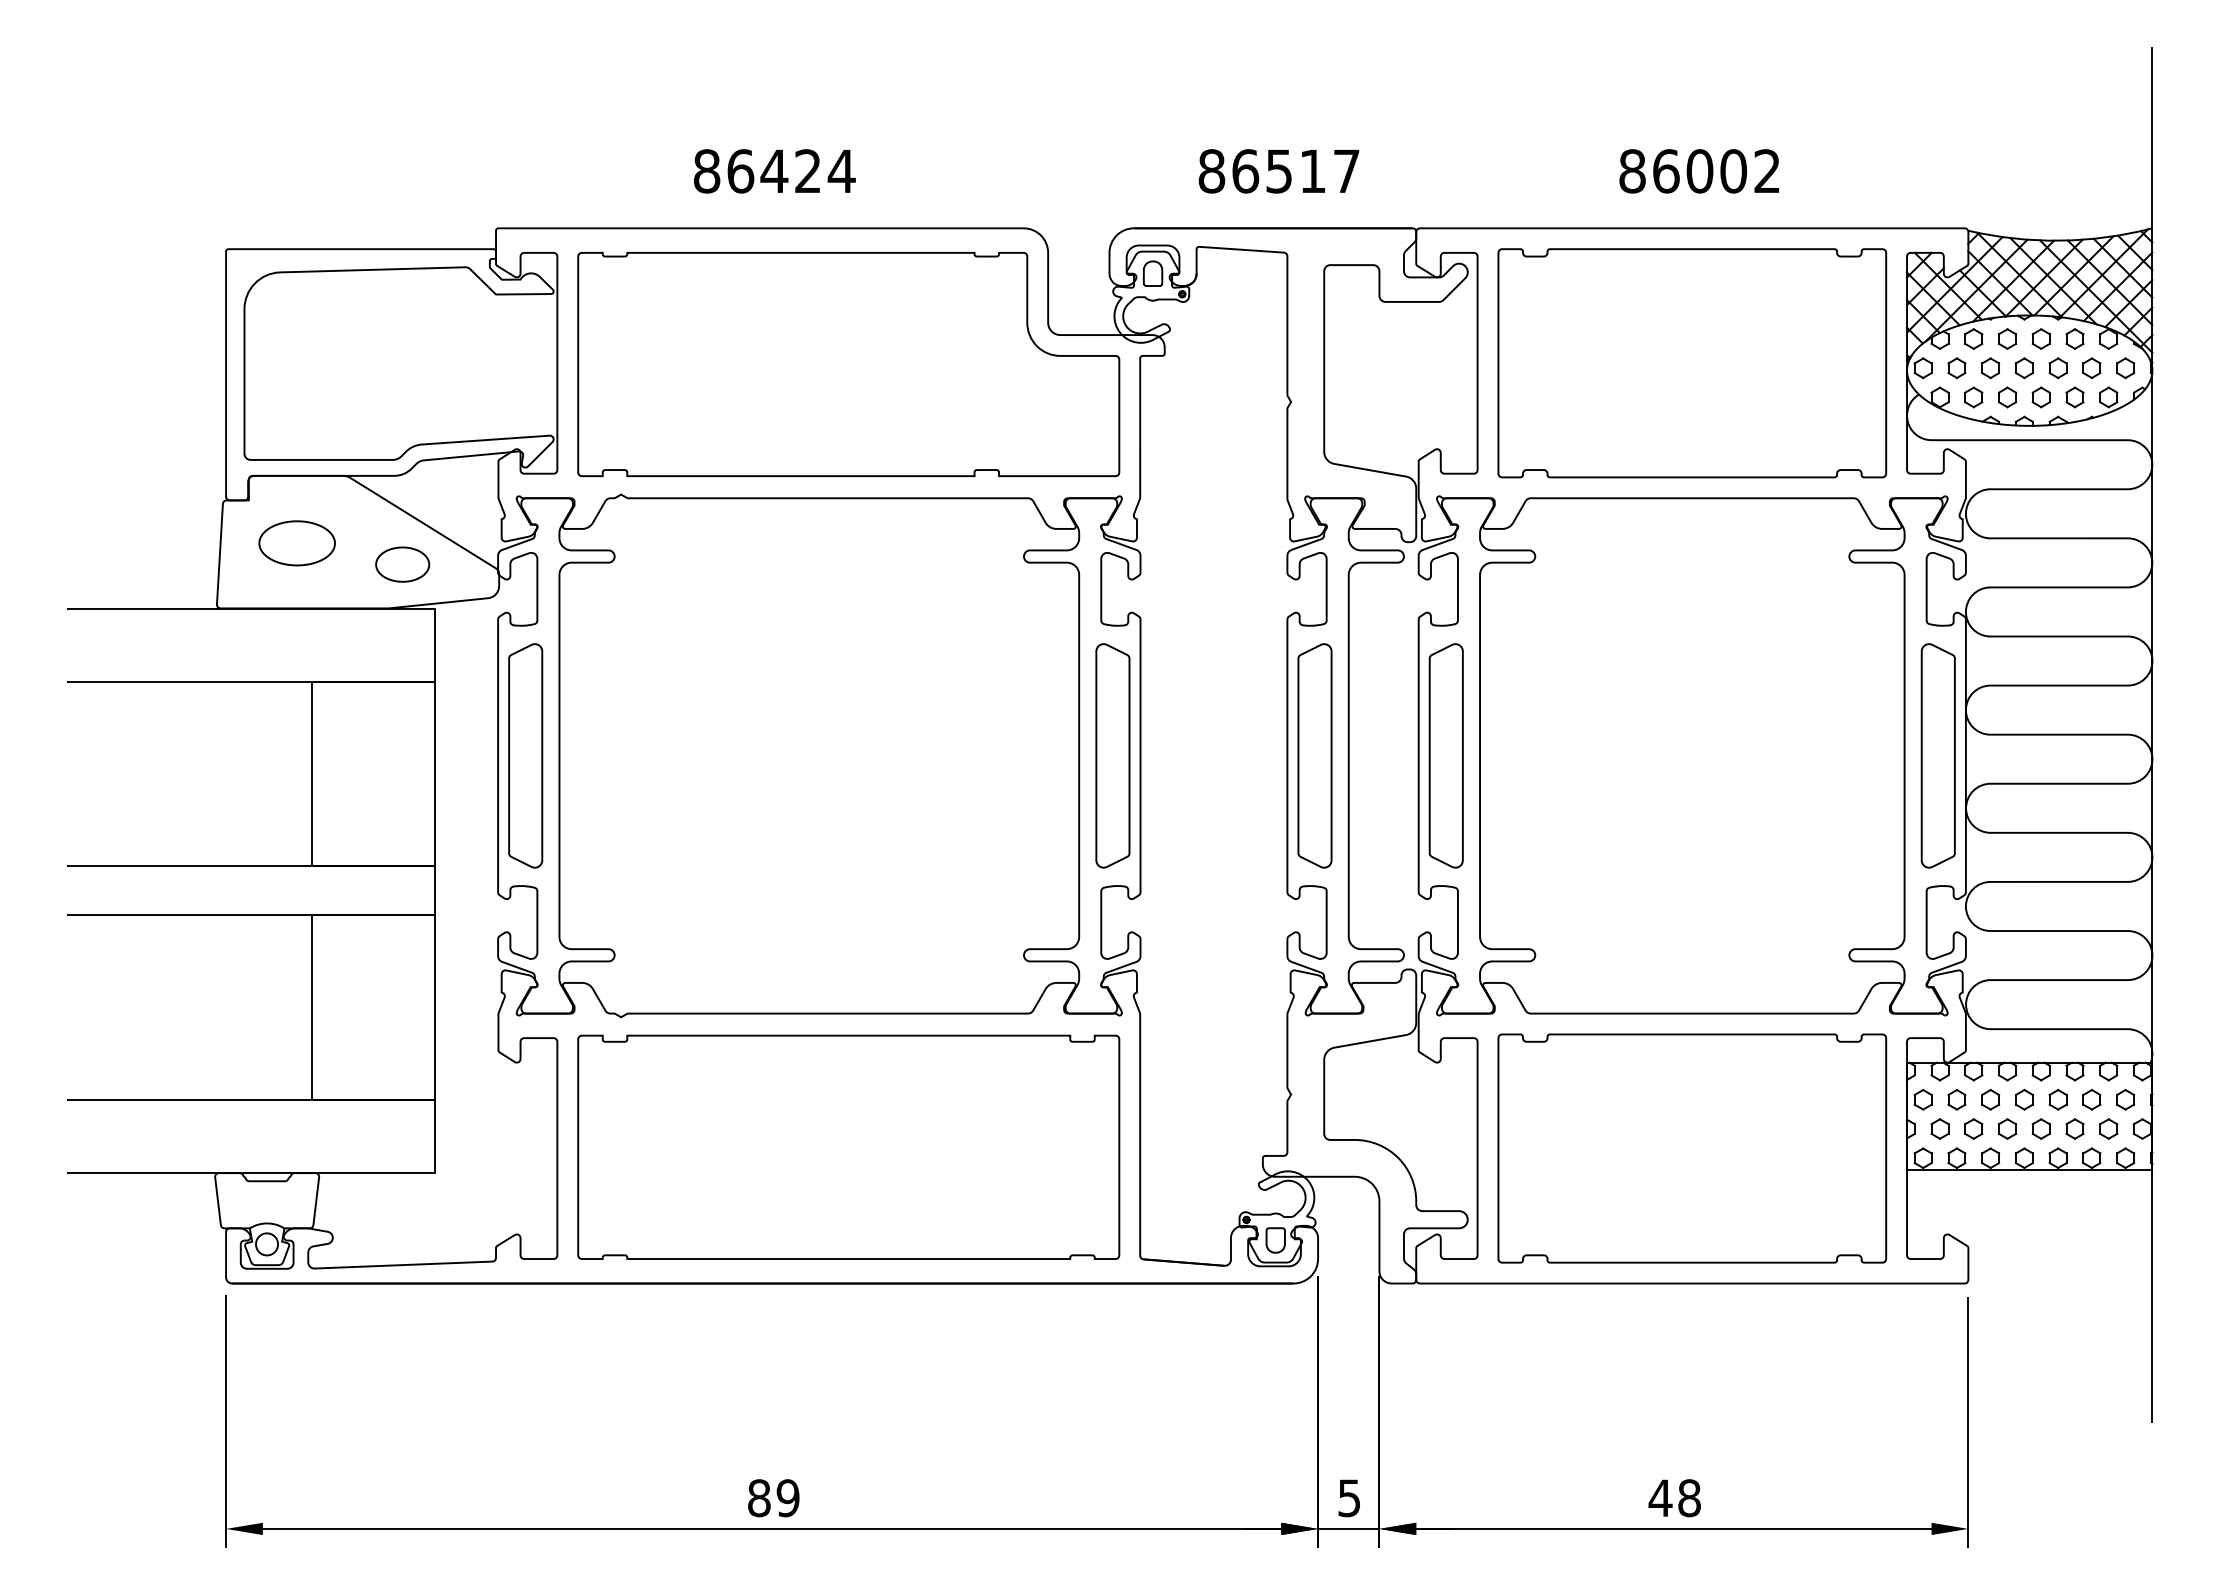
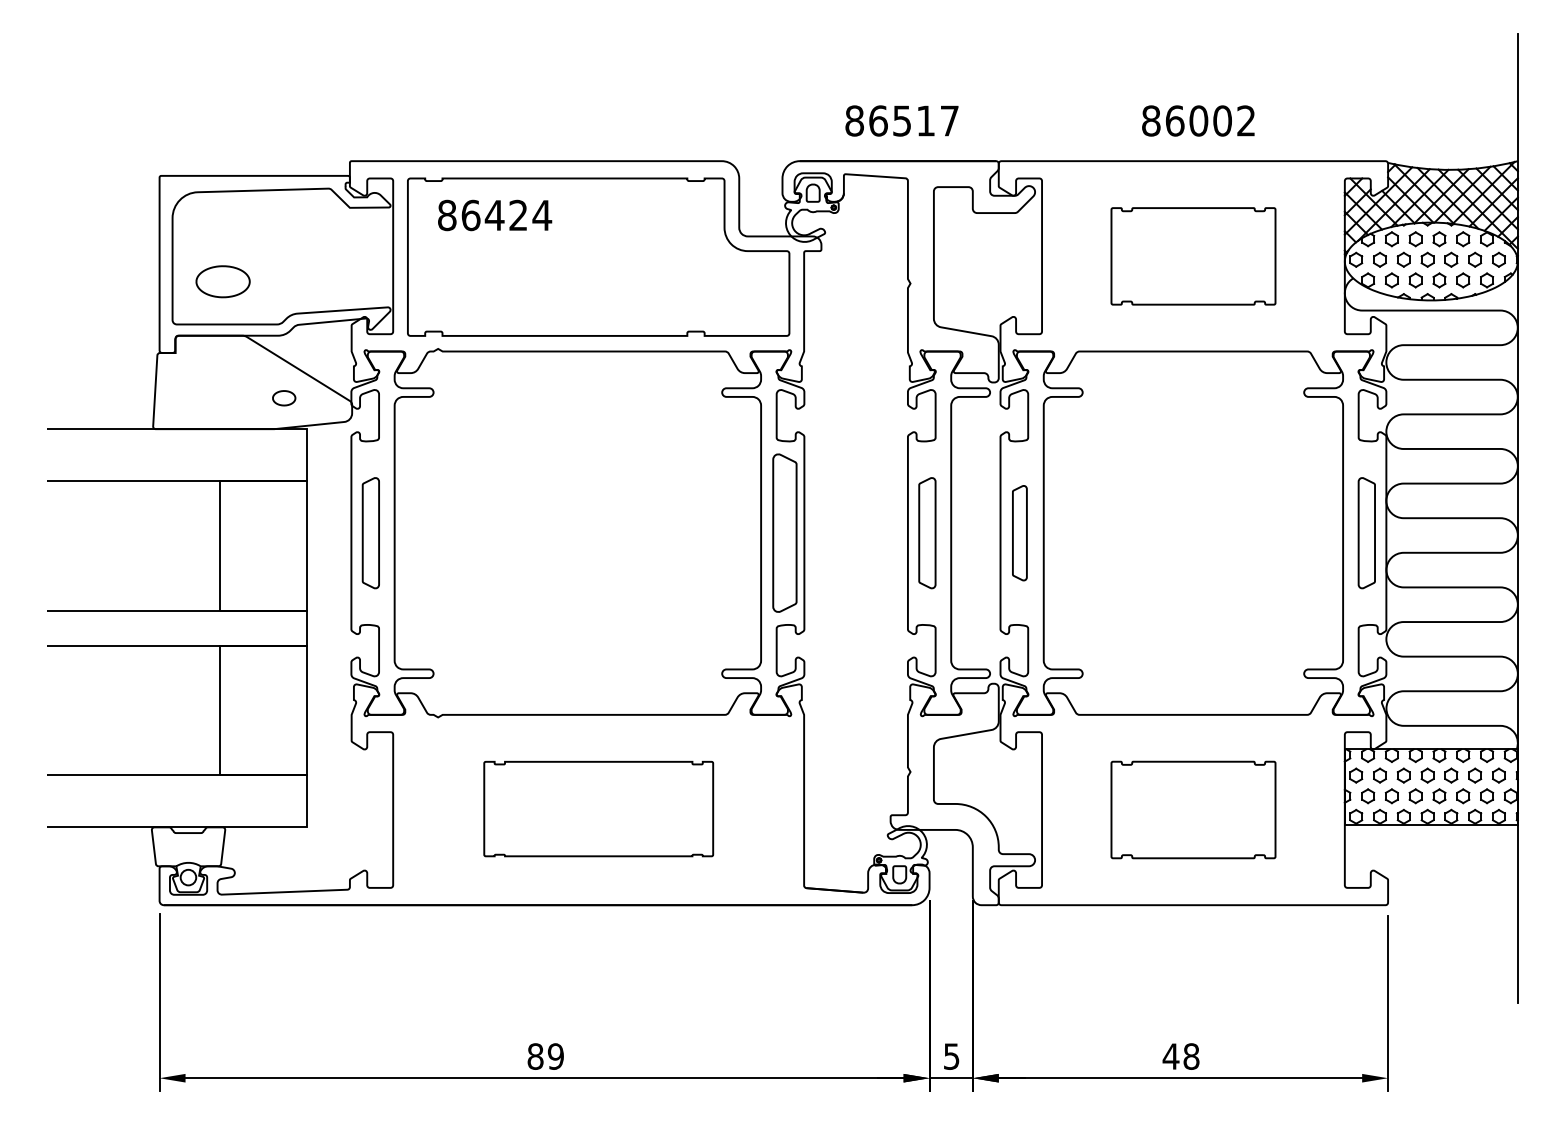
text: (774, 171) -> (494, 215), moved
part: (1692, 363) -> (1193, 256), size x0.6
part: (296, 543) -> (222, 281), moved
part: (402, 564) -> (283, 398), size x0.6
part: (525, 755) -> (370, 532), size x0.7
part: (1314, 755) -> (927, 532), size x0.7
part: (1445, 755) -> (1019, 532), size x0.6
part: (1937, 755) -> (1366, 532), size x0.7
part: (848, 1146) -> (598, 808), size x0.6
part: (1692, 1148) -> (1193, 809), size x0.6

